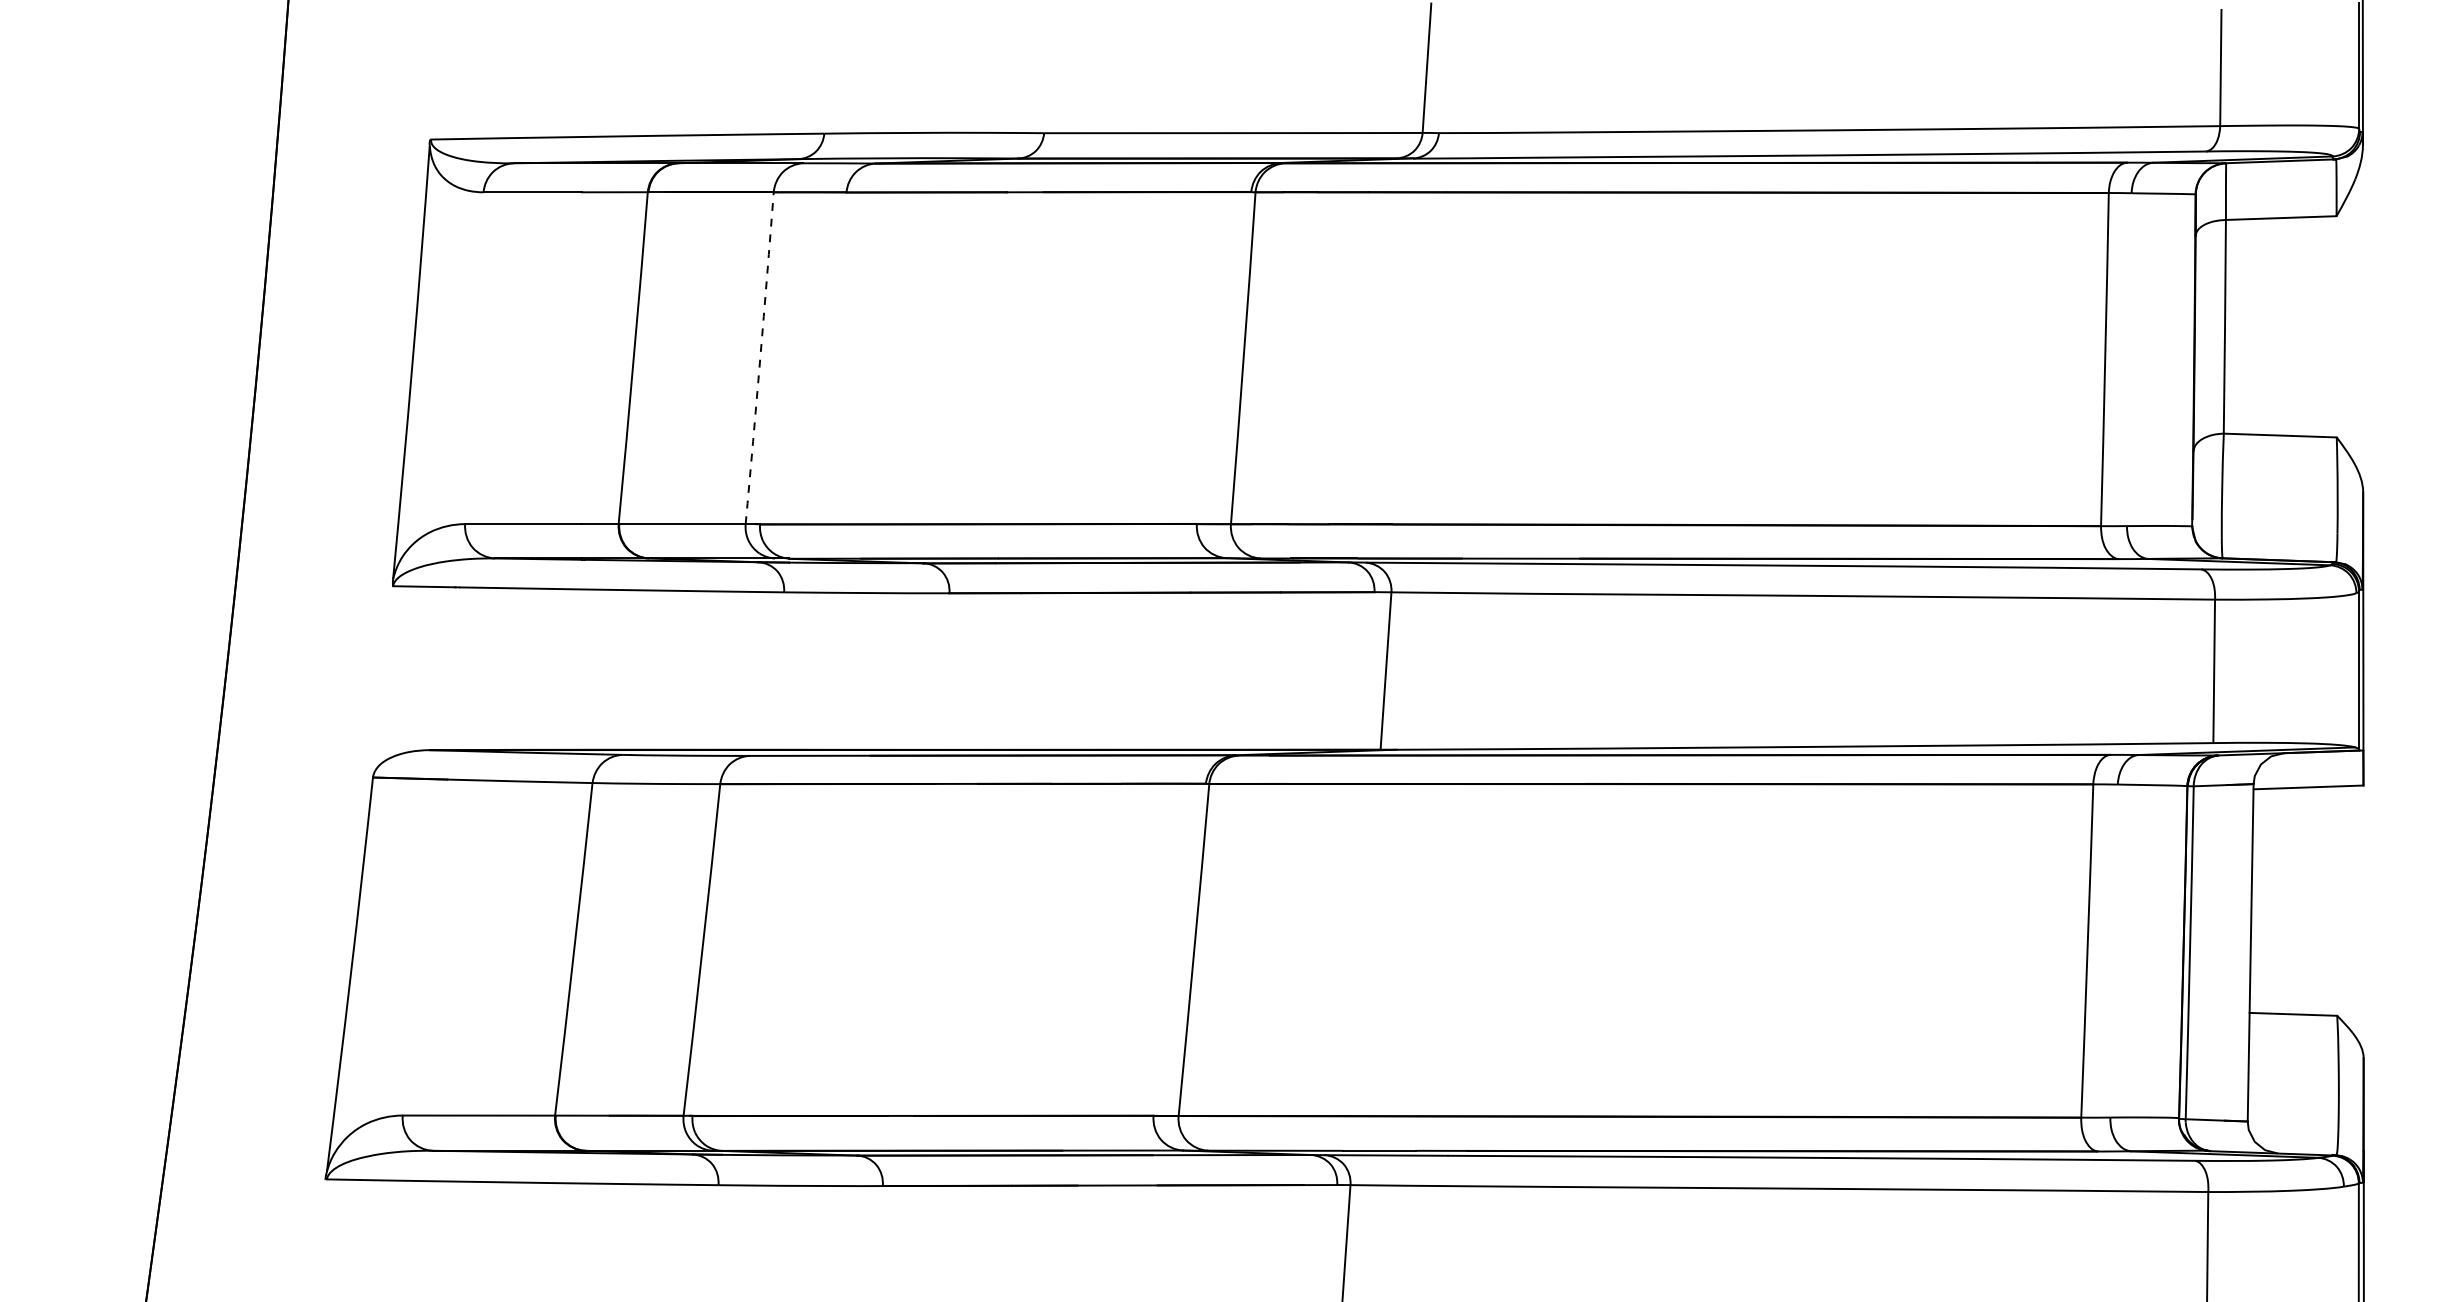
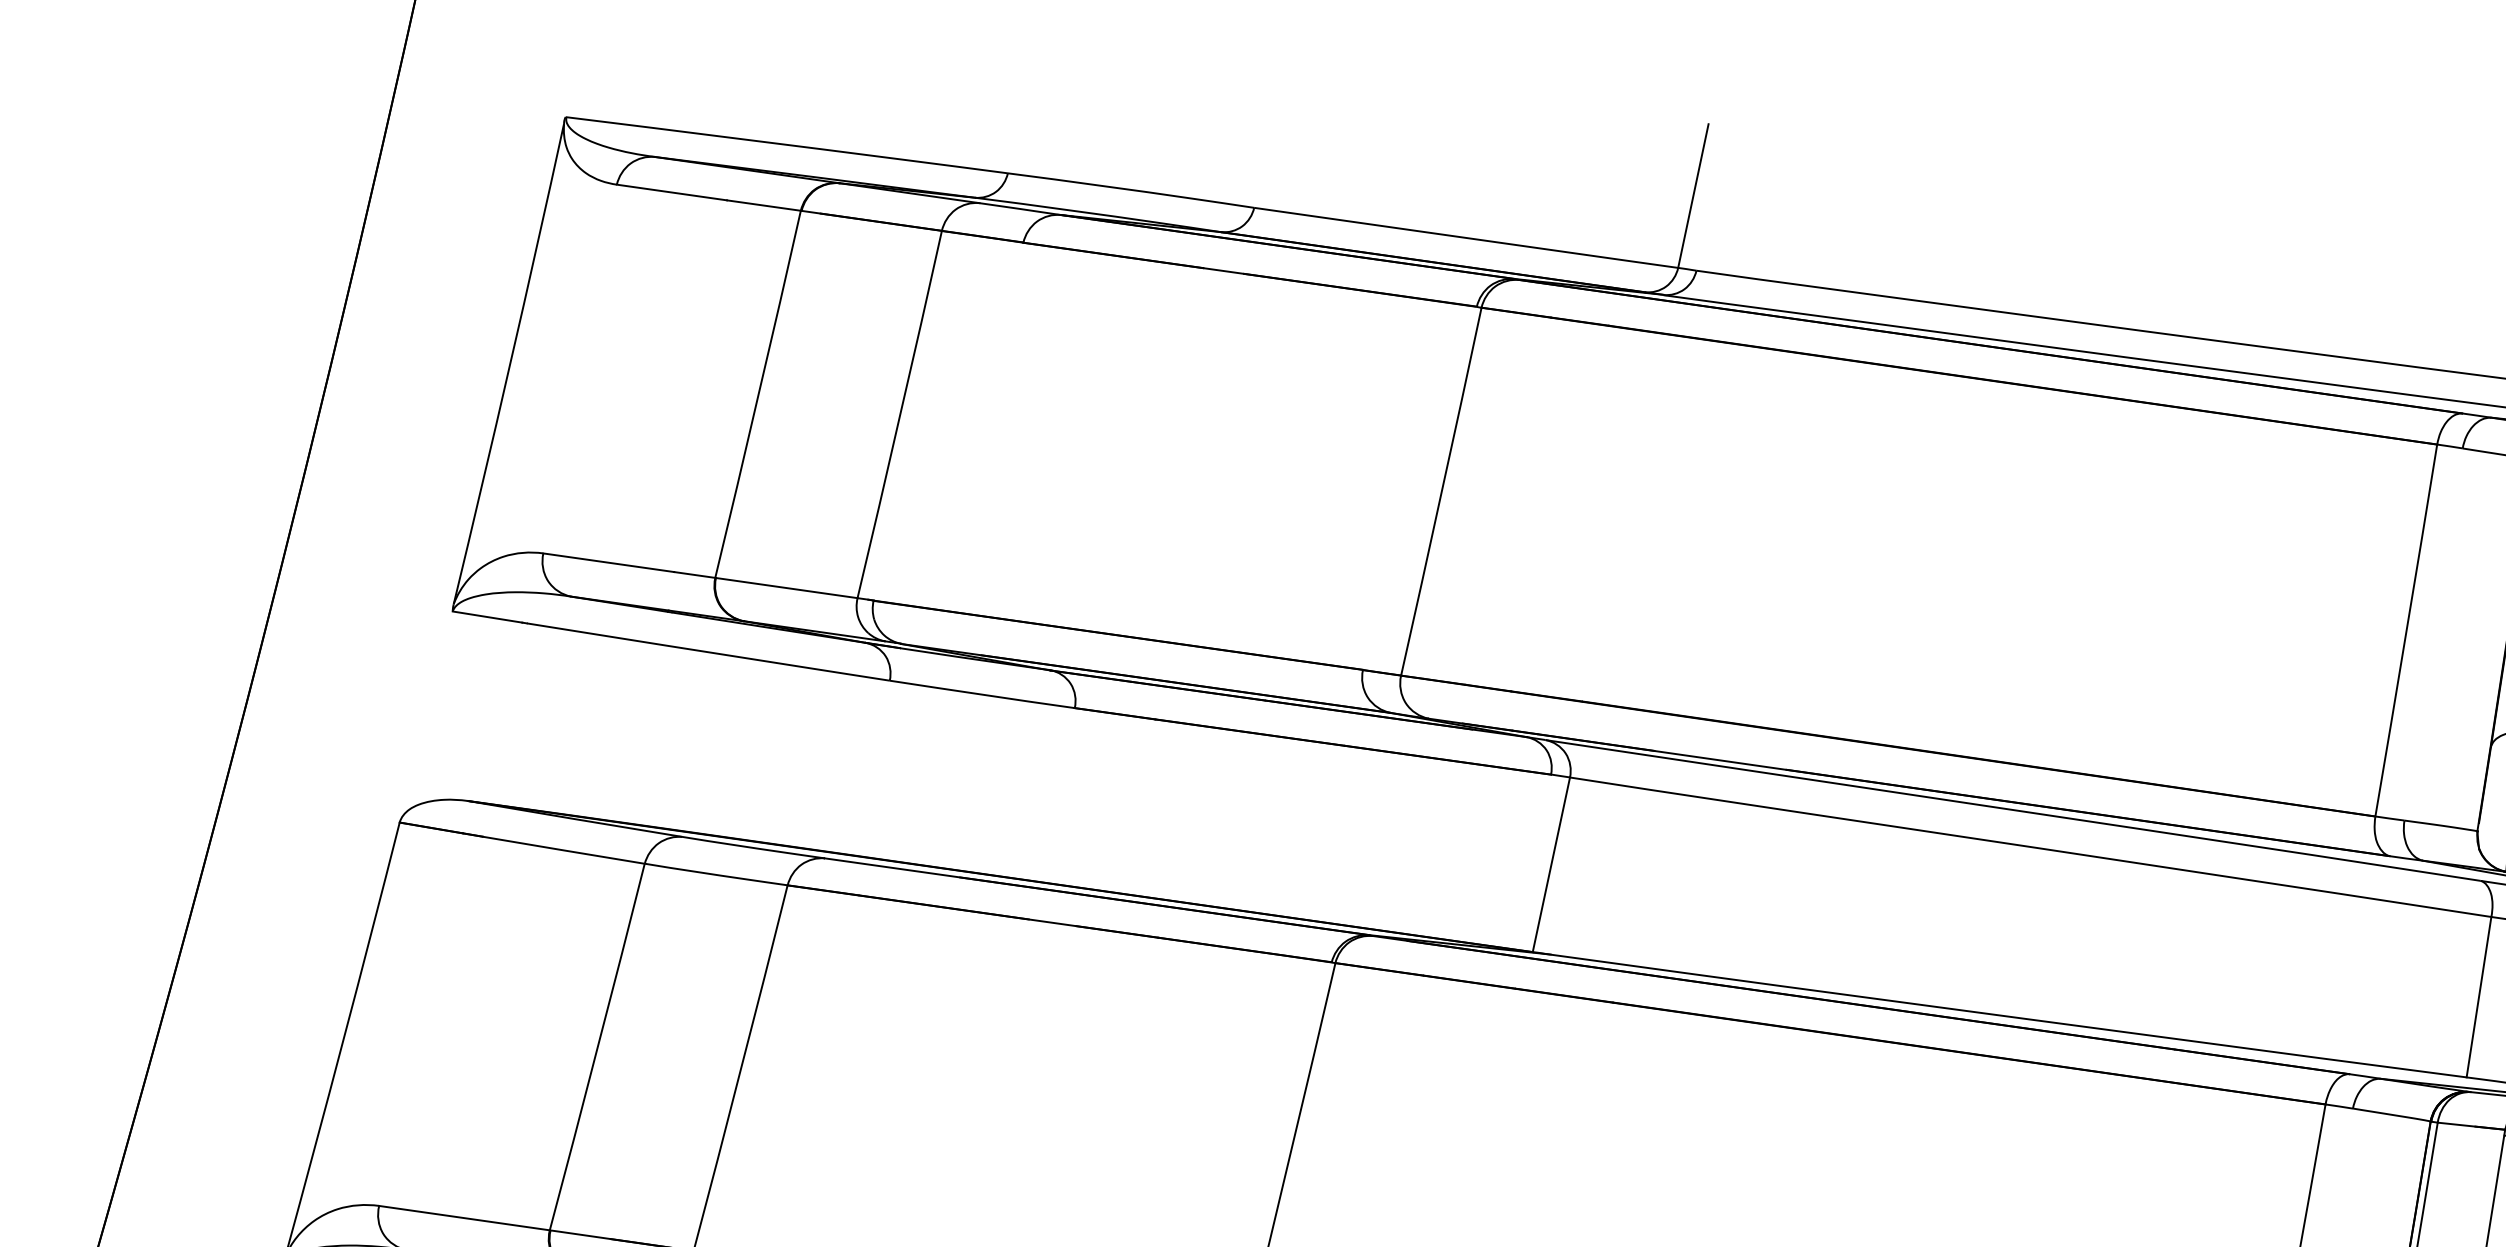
arc: (760, 358) -> (900, 414), dashed -> solid

